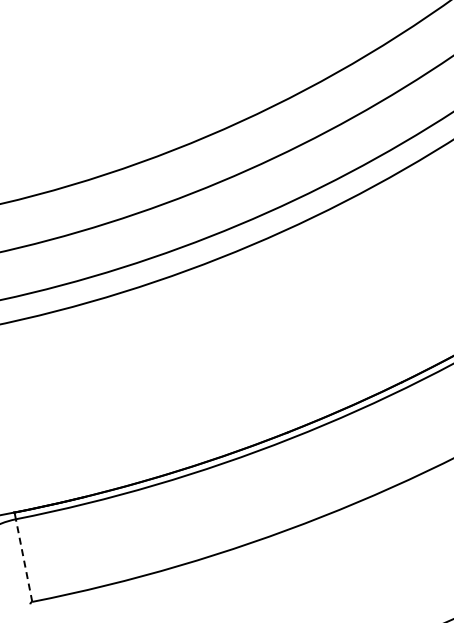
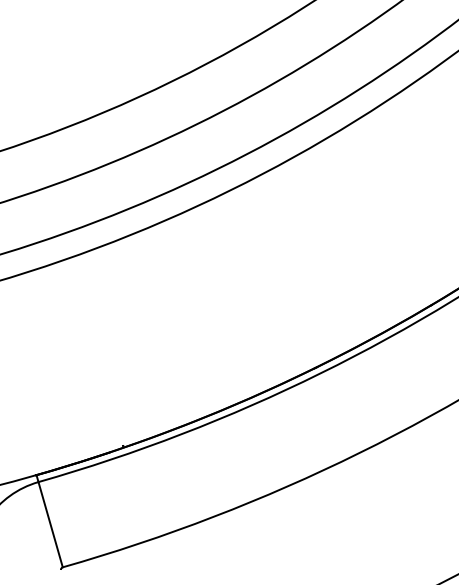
line: (24, 560) -> (51, 524), dashed -> solid

